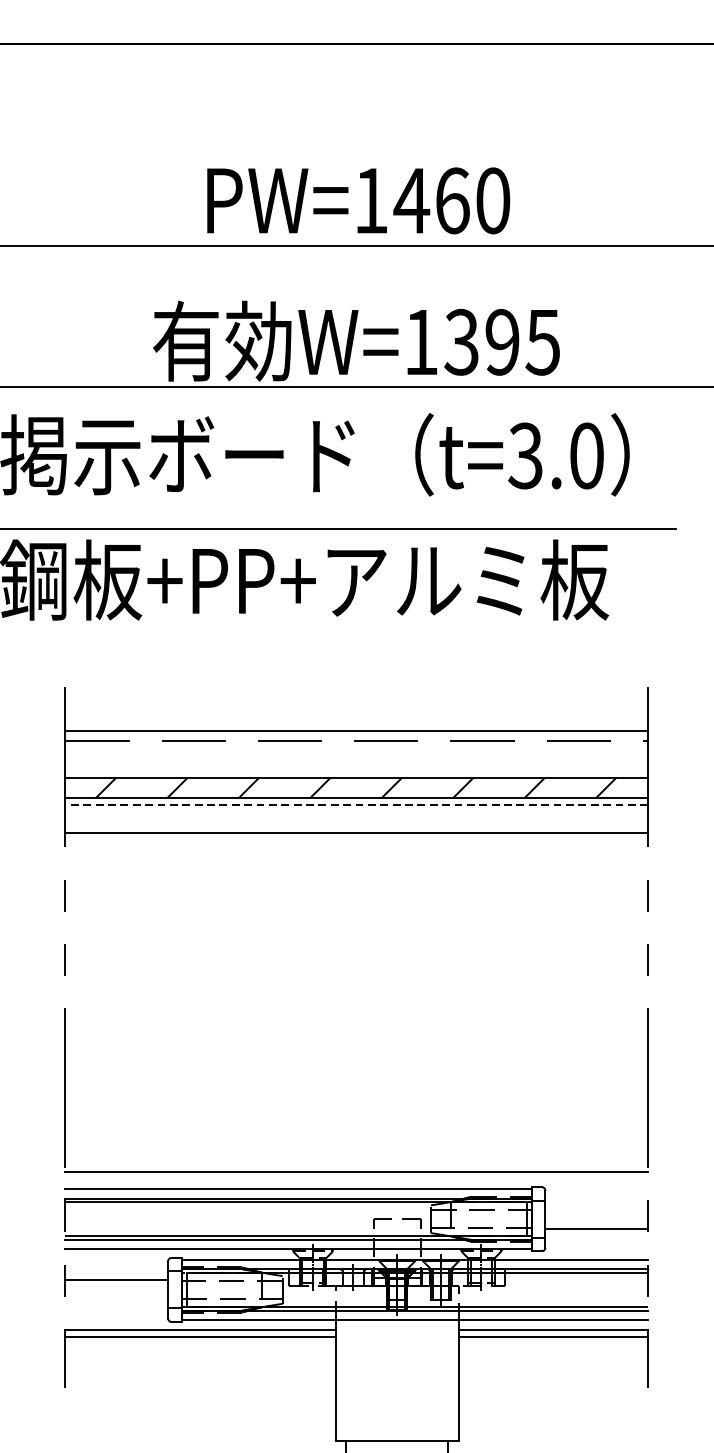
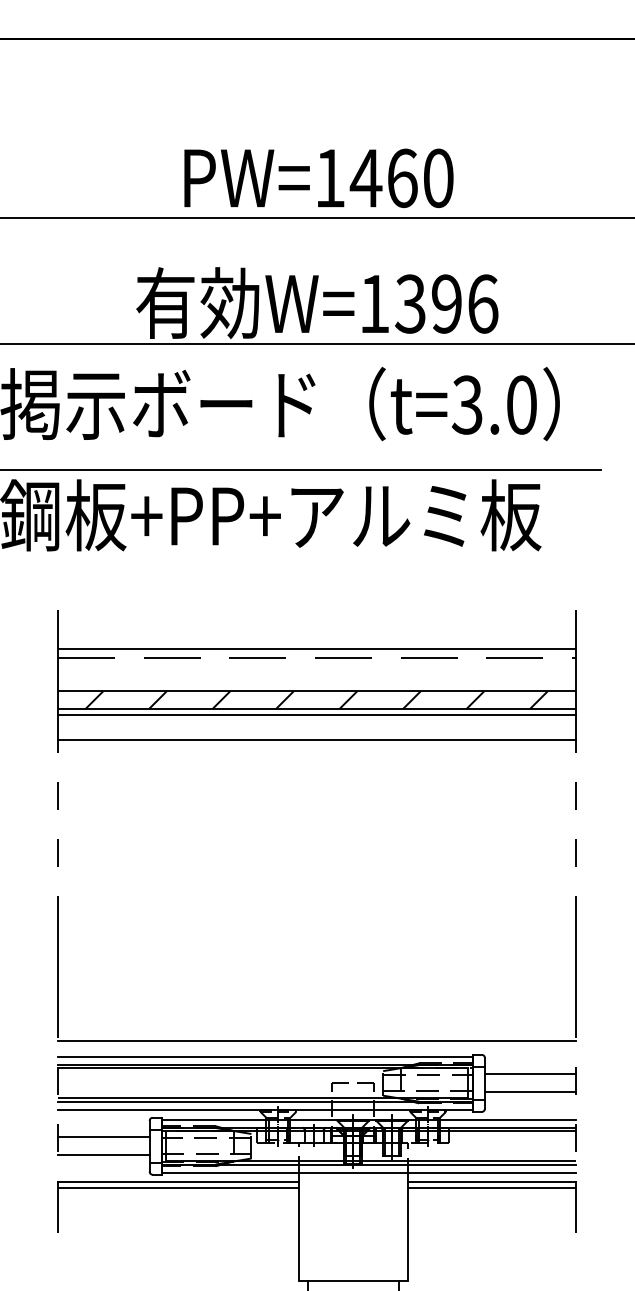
text: (542, 341) -> (482, 303), W=1395 -> W=1396
line: (357, 805) -> (317, 715), dashed -> solid
line: (596, 1209) -> (530, 1074), added
line: (116, 1300) -> (103, 1155), added

